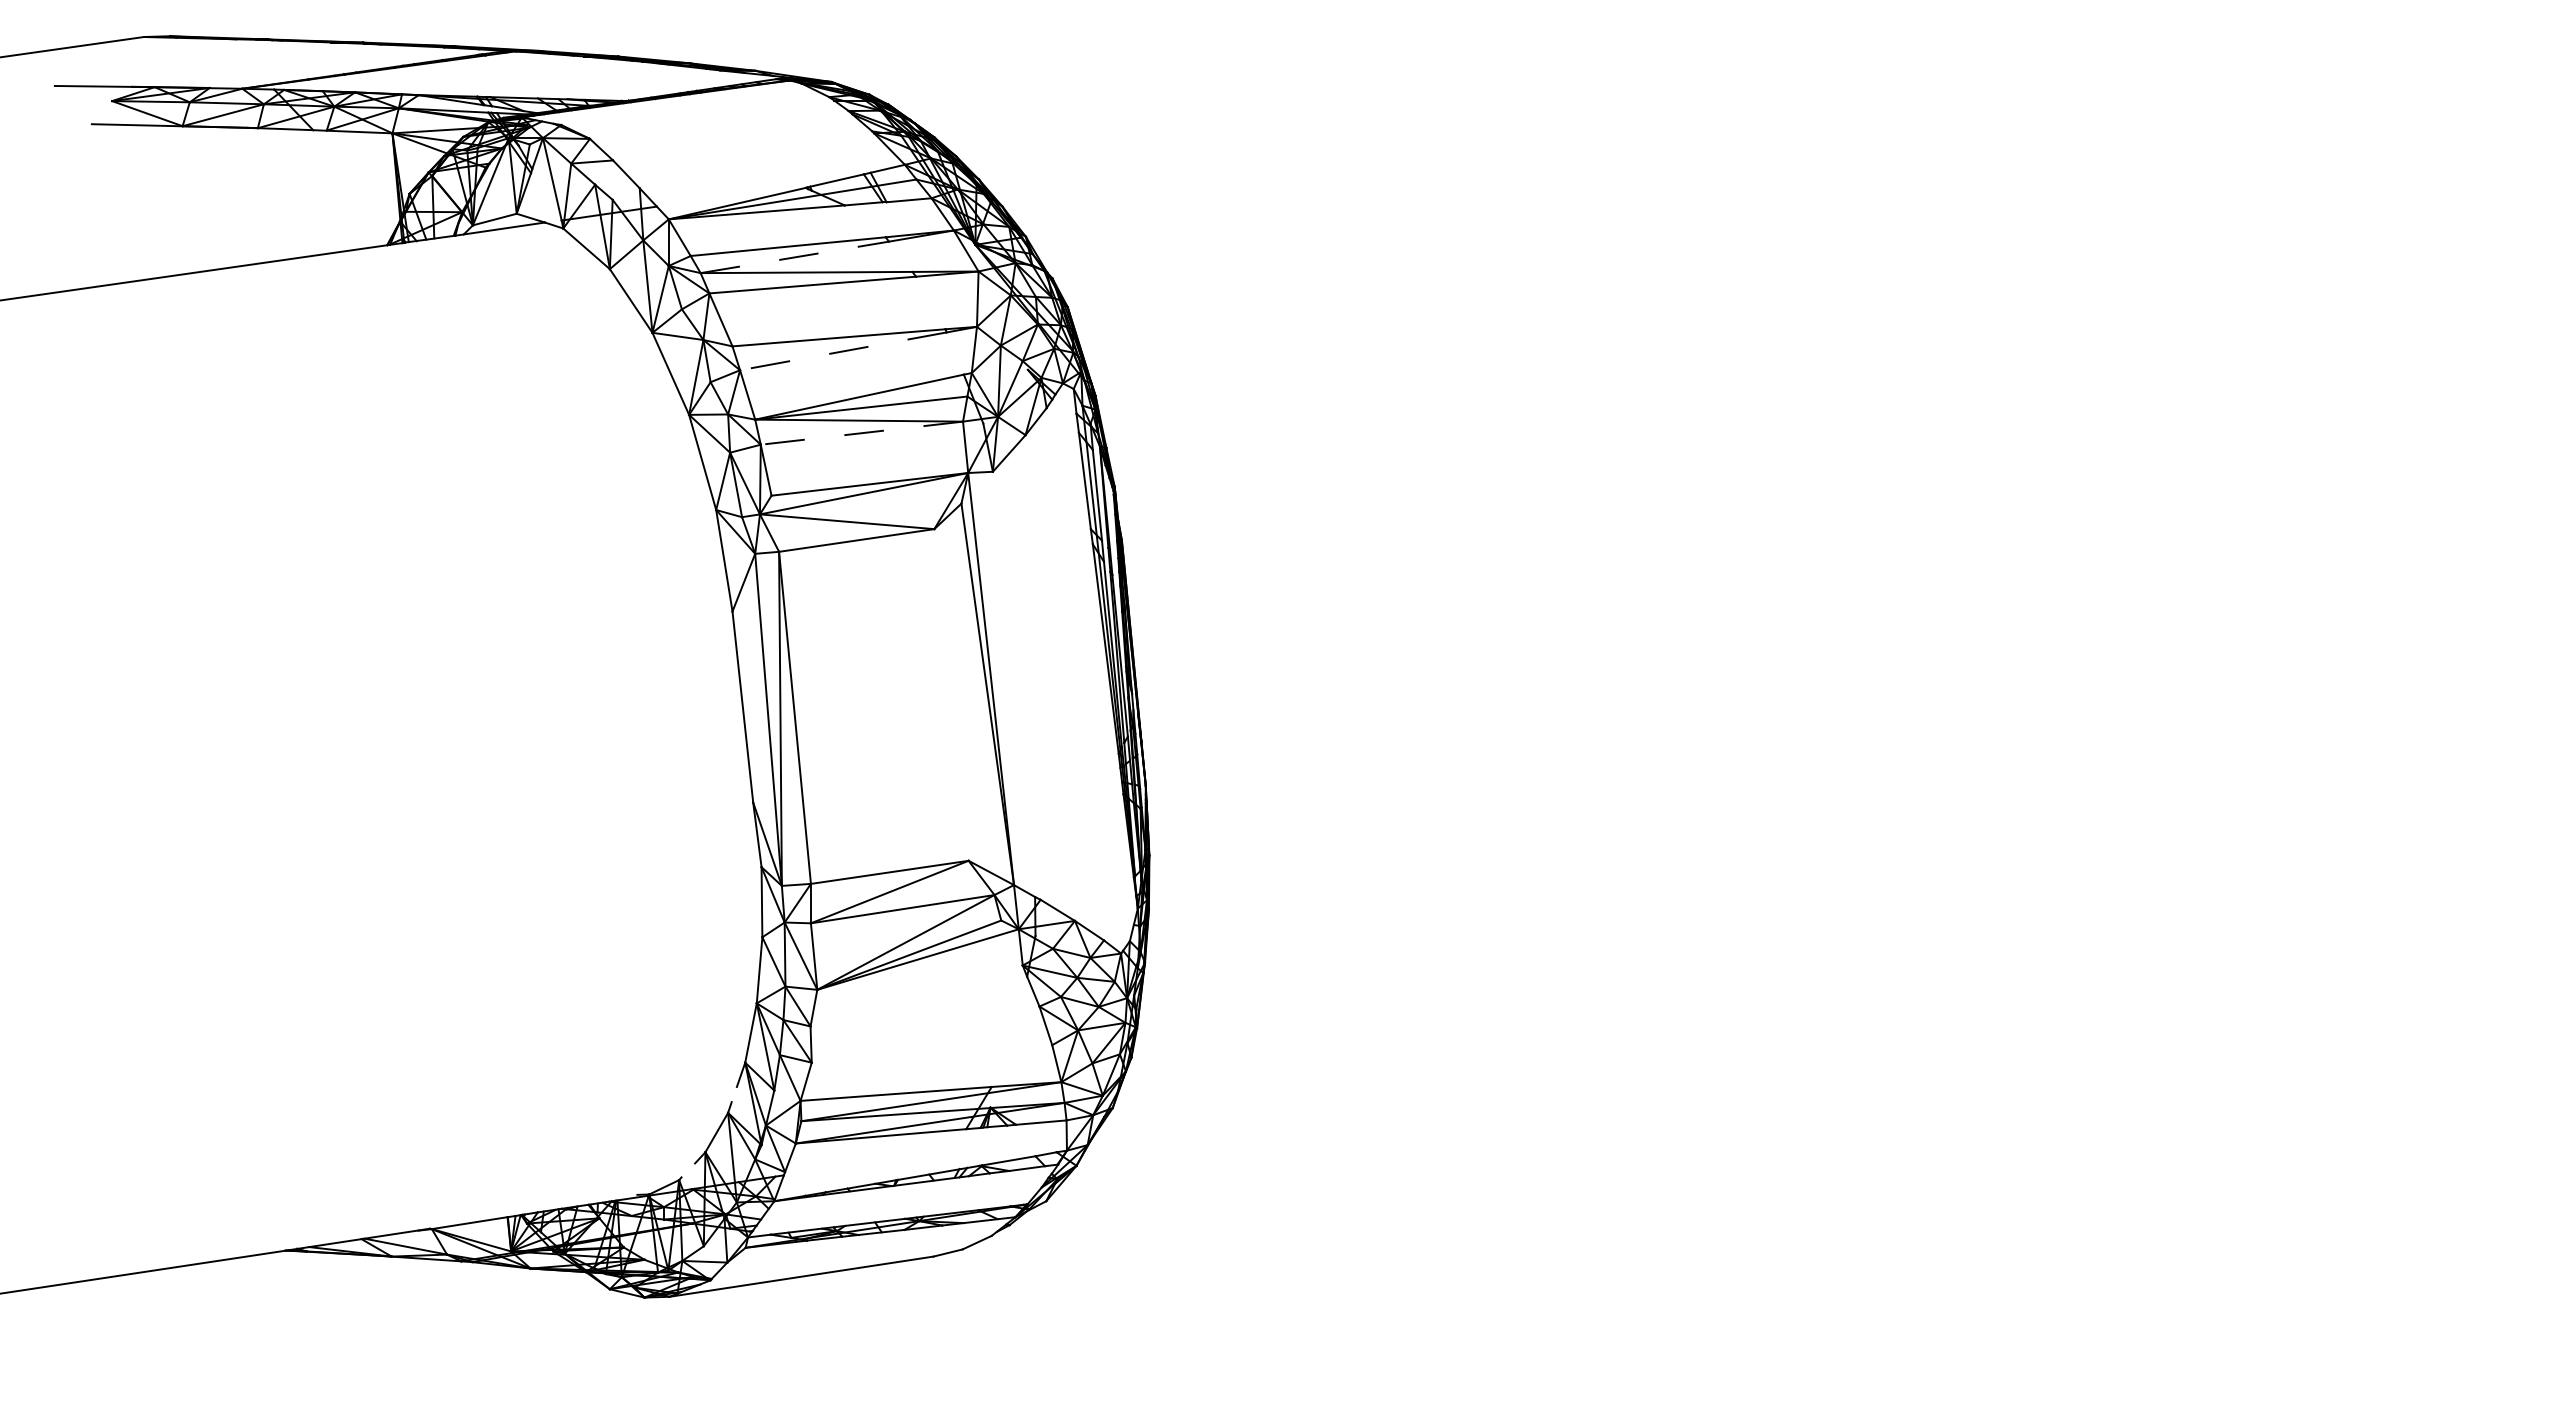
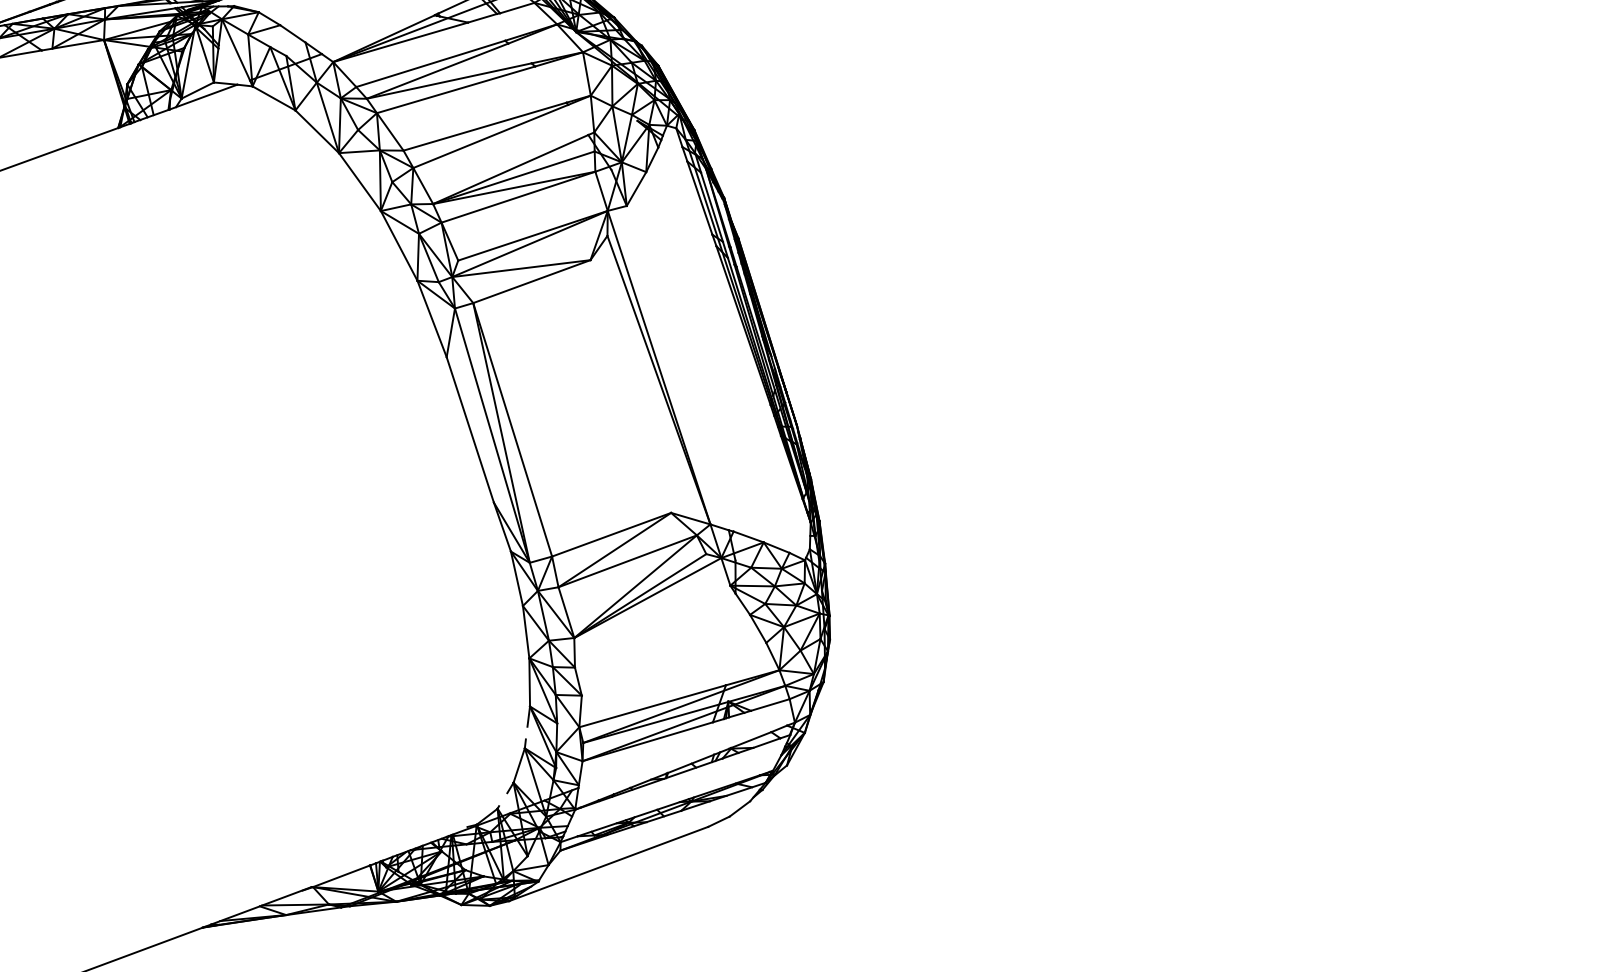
line: (795, 257) -> (438, 71), dashed -> solid
line: (842, 351) -> (490, 136), dashed -> solid
line: (861, 433) -> (518, 197), dashed -> solid

